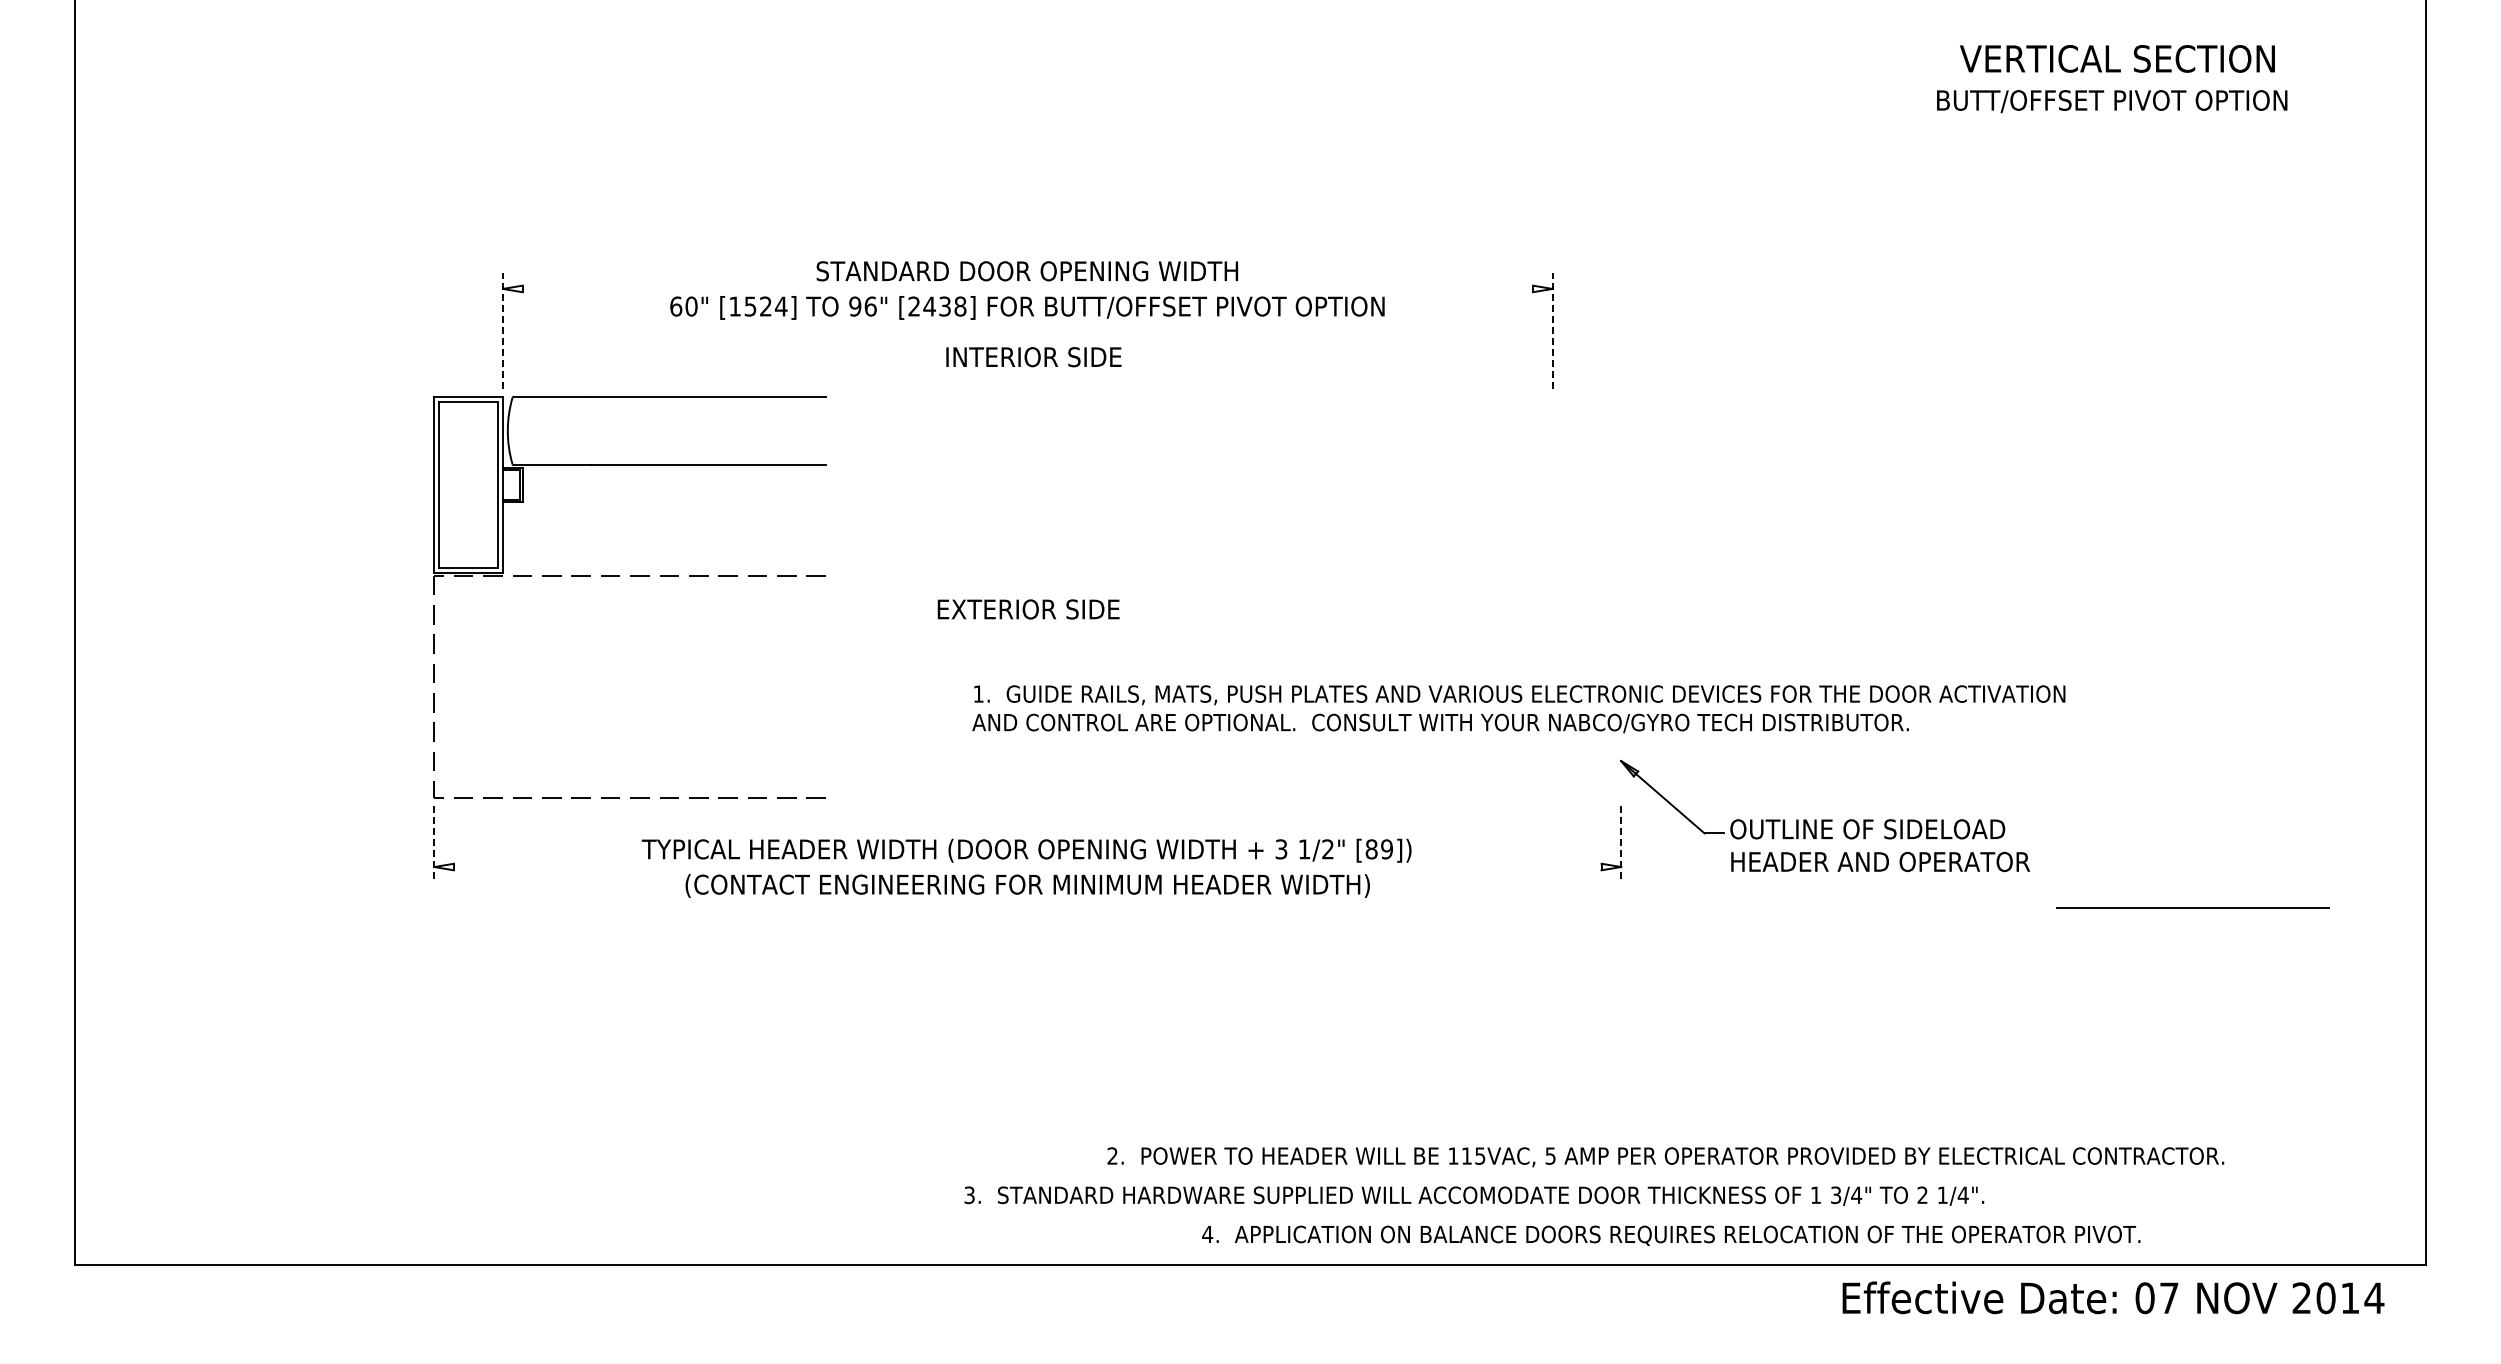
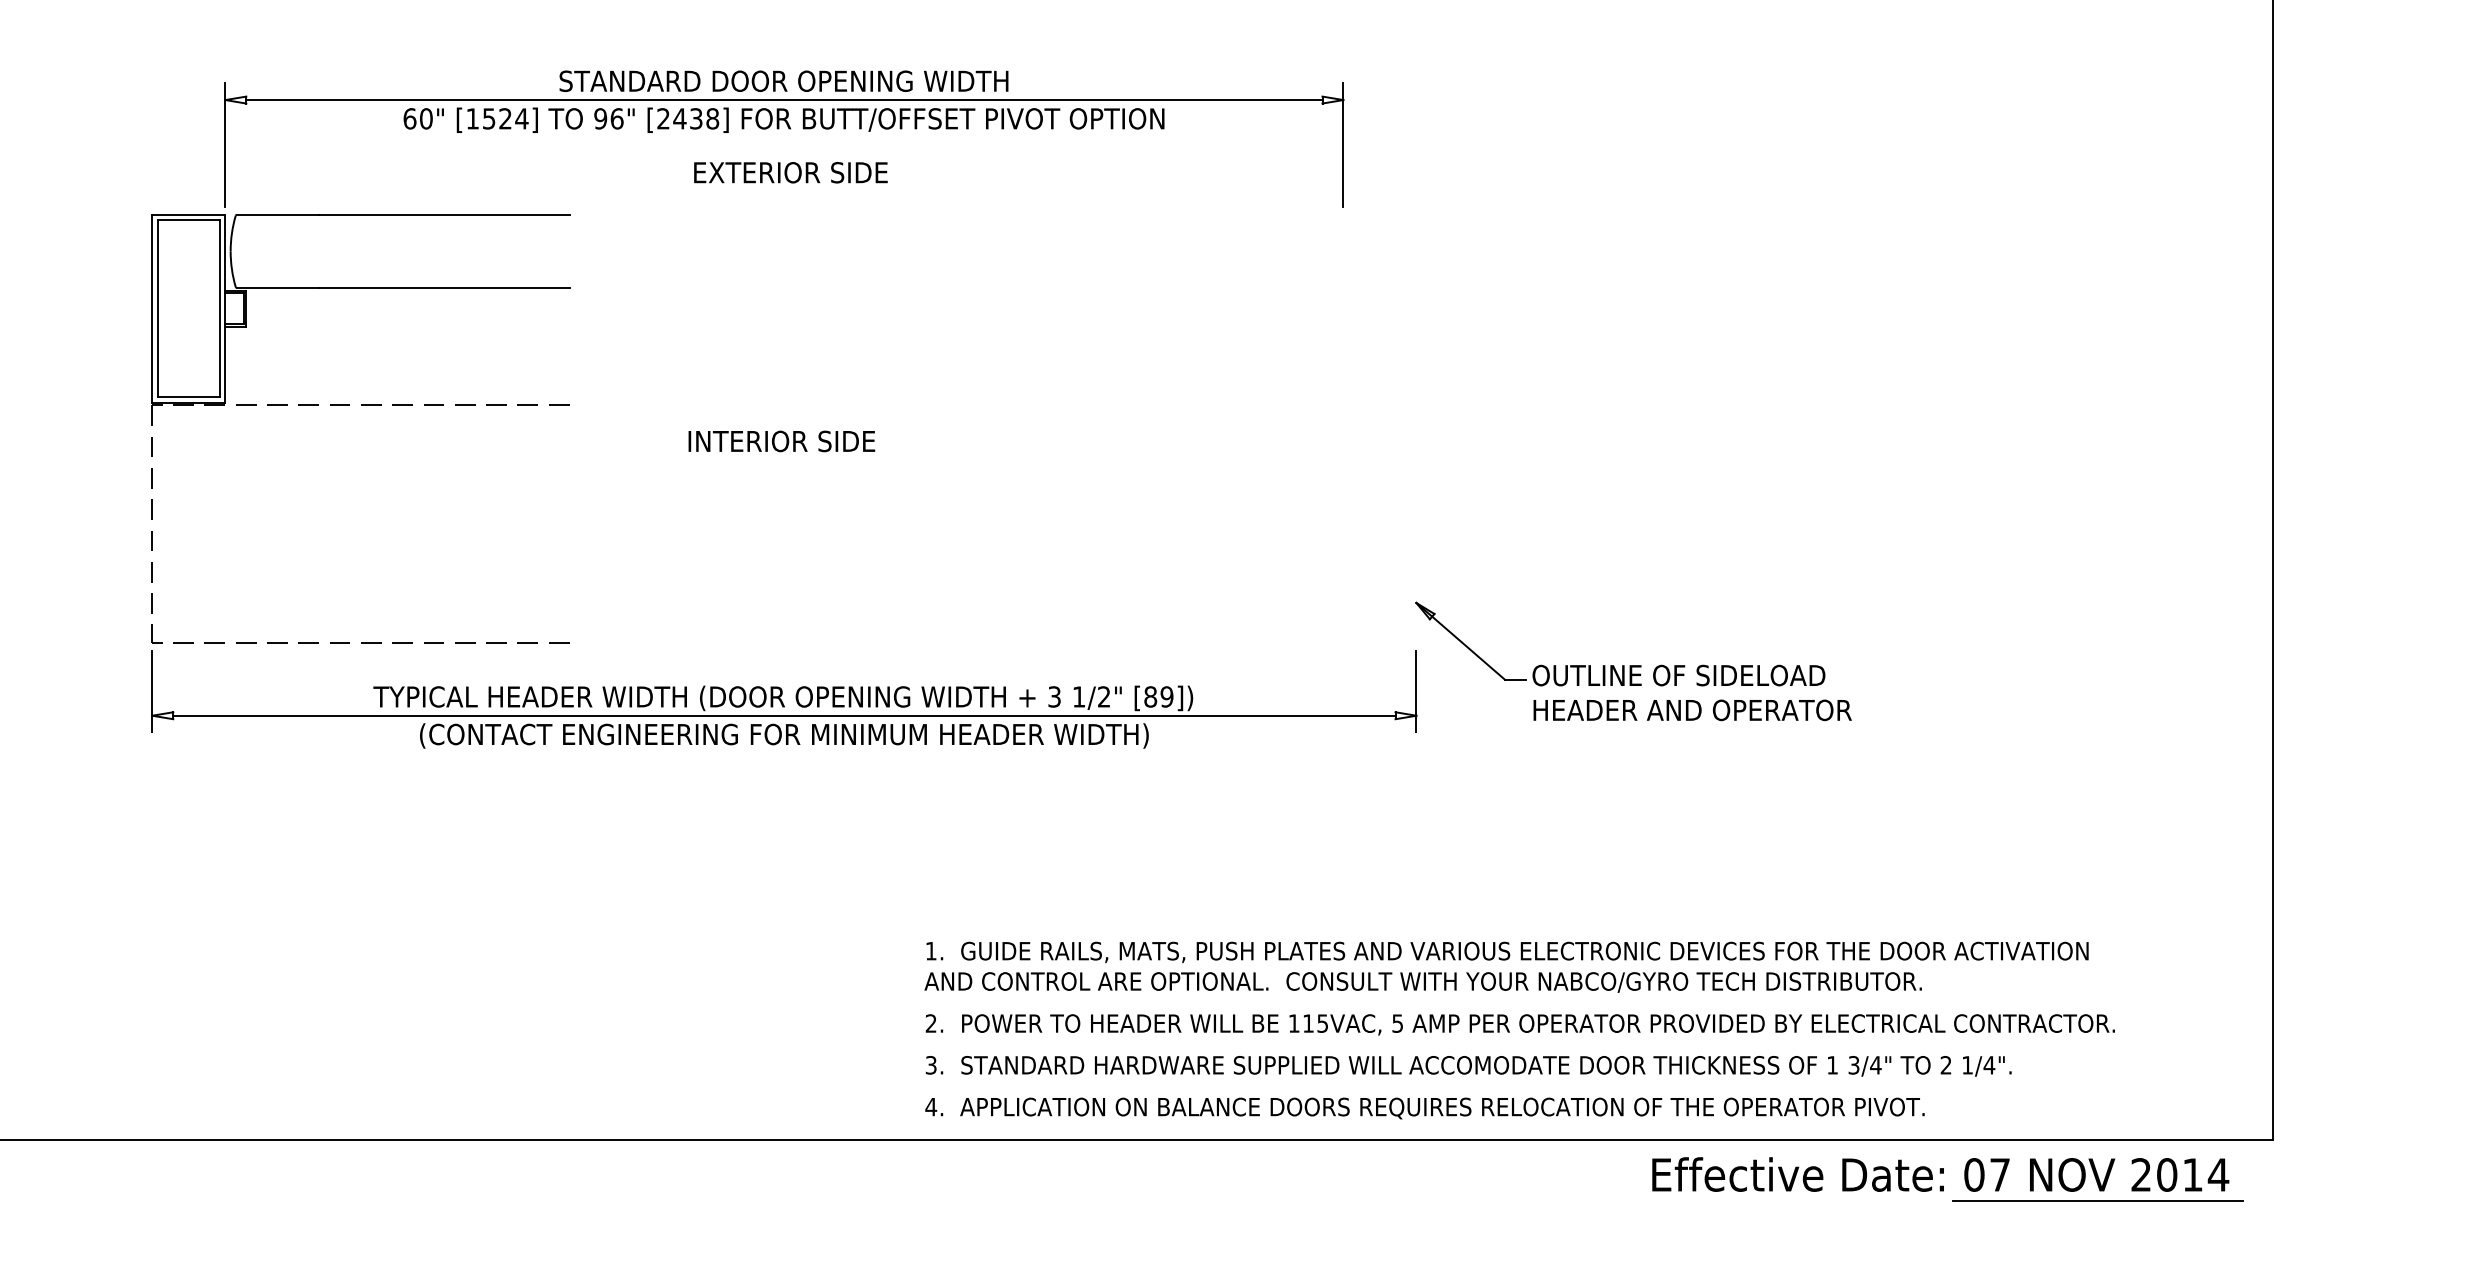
line: (1027, 288) -> (784, 99), added
line: (502, 331) -> (224, 145), dashed -> solid
line: (1552, 331) -> (1343, 145), dashed -> solid
text: (1033, 357) -> (790, 173), INTERIOR SIDE -> EXTERIOR SIDE
text: (1029, 609) -> (786, 441), EXTERIOR SIDE -> INTERIOR SIDE
text: (1518, 709) -> (1506, 967), moved
line: (434, 845) -> (152, 692), dashed -> solid
line: (1621, 845) -> (1416, 692), dashed -> solid
line: (1027, 867) -> (784, 716), added
line: (2192, 907) -> (2097, 1200), moved
text: (1665, 1157) -> (1520, 1025), moved
text: (1474, 1195) -> (1468, 1065), moved
text: (1671, 1235) -> (1425, 1108), moved

